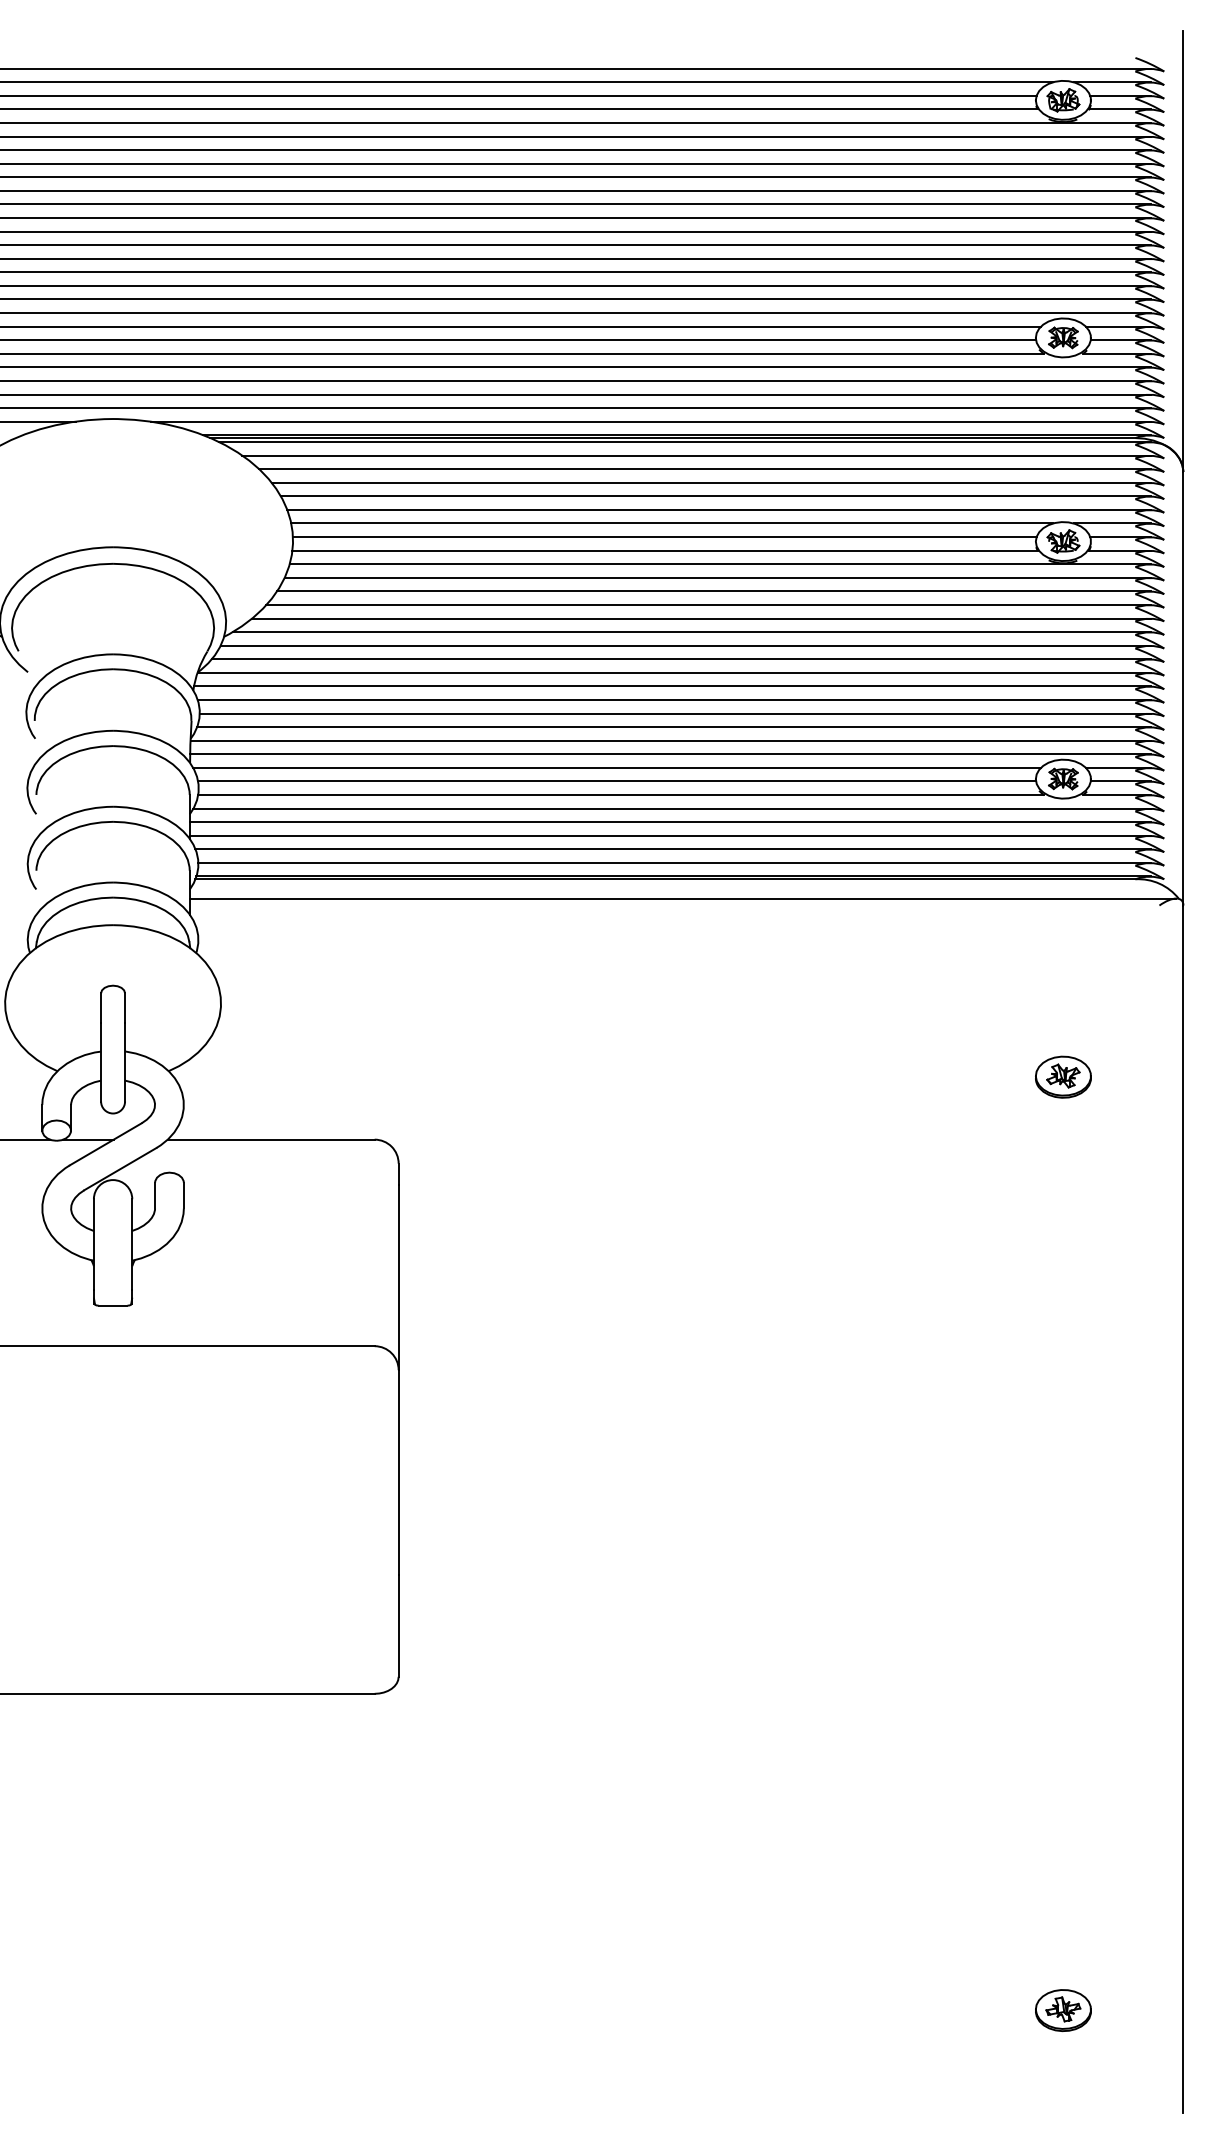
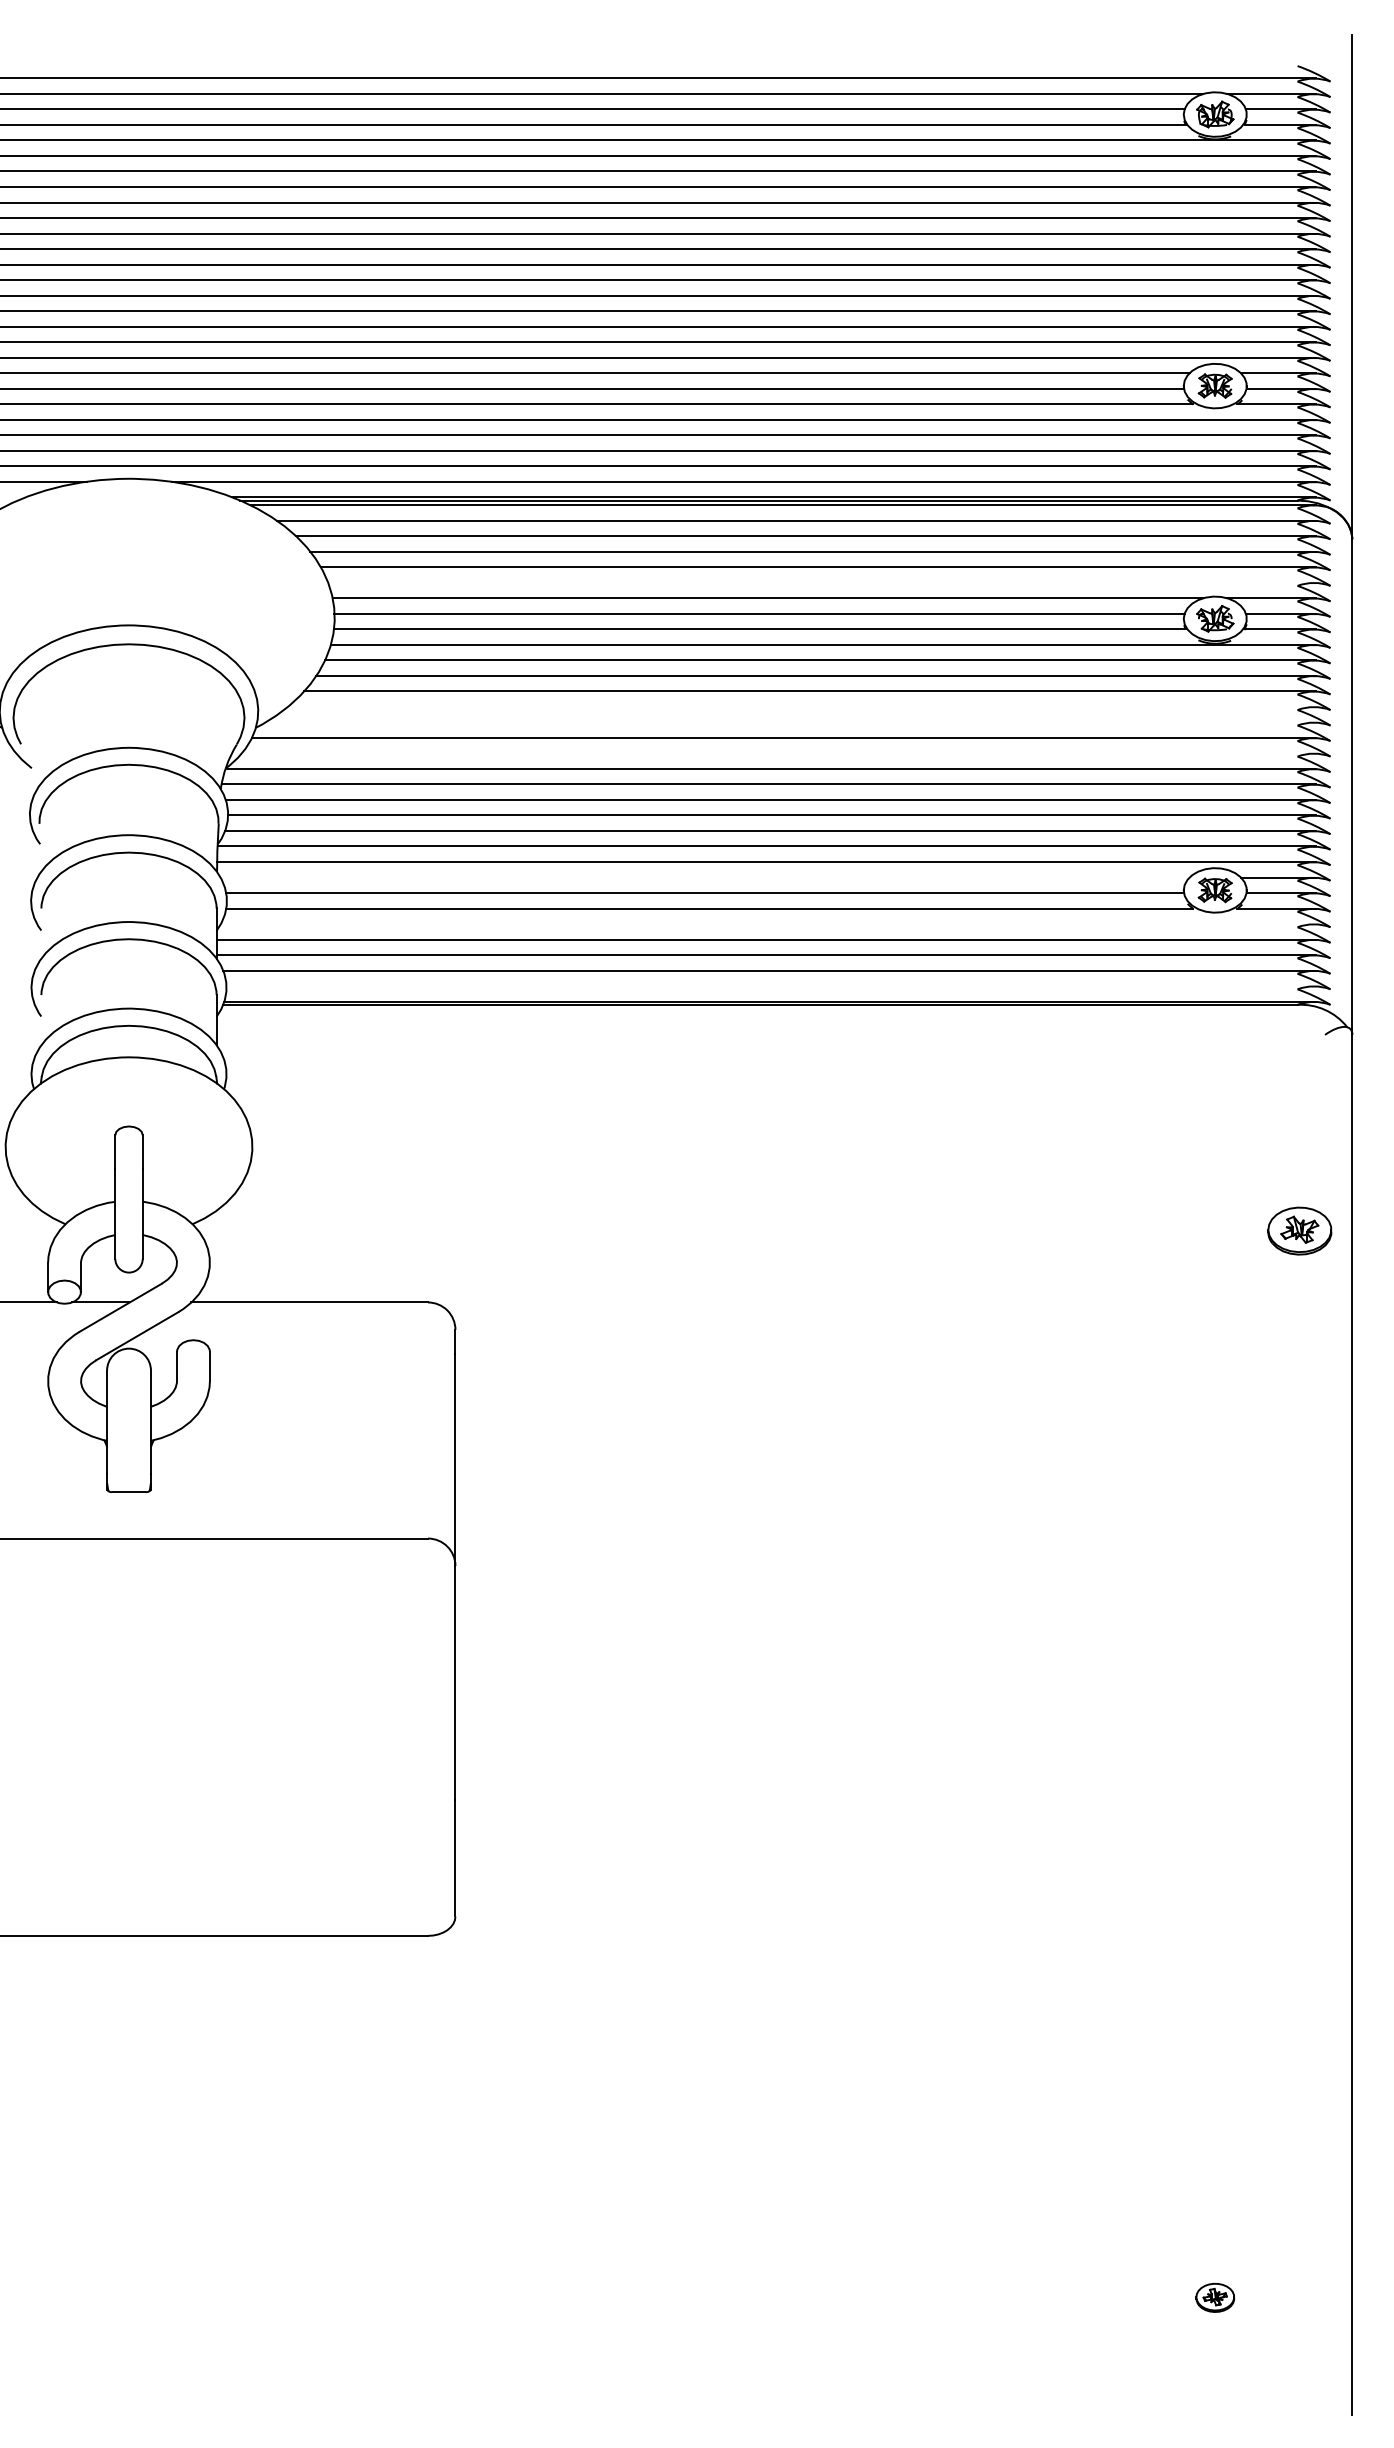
line: (719, 509) -> (822, 582), removed
line: (701, 618) -> (801, 706), removed
line: (691, 632) -> (790, 722), removed
line: (681, 659) -> (778, 753), removed
line: (616, 767) -> (704, 877), removed
line: (672, 808) -> (768, 923), removed
line: (674, 862) -> (770, 985), removed
line: (682, 898) -> (779, 1026), removed
part: (1063, 1076) -> (1299, 1230), moved
part: (1063, 2010) -> (1215, 2297), size x0.6

